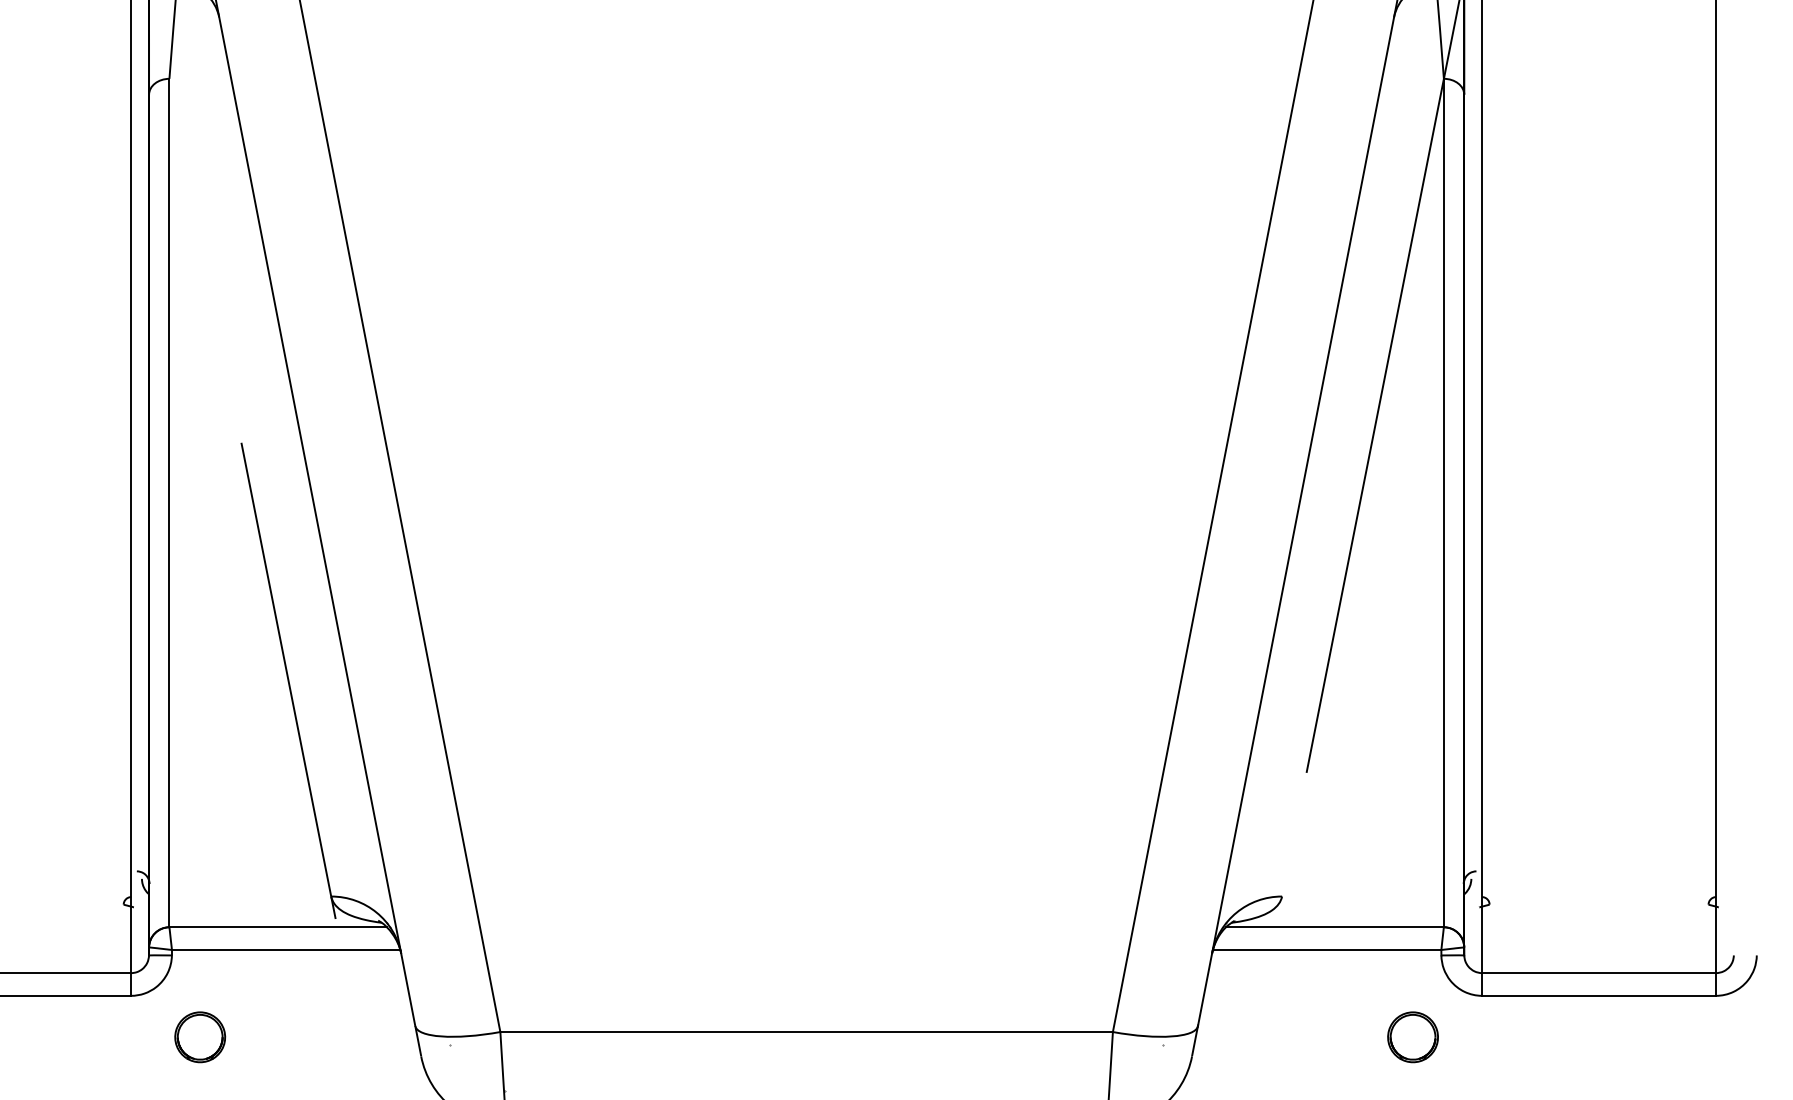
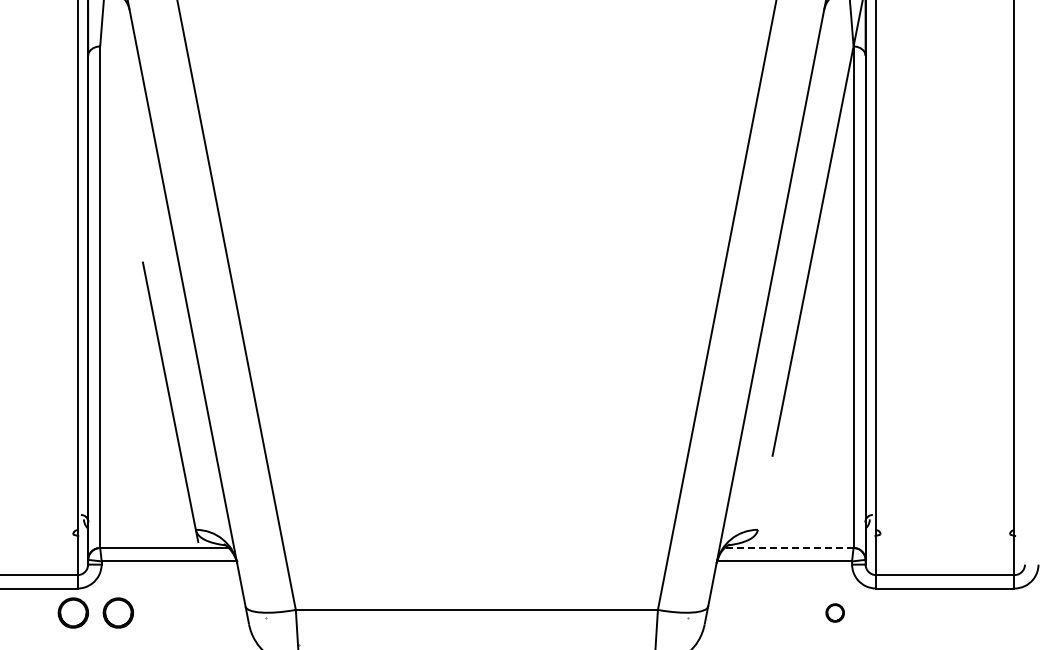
line: (1333, 928) -> (788, 548), solid -> dashed
part: (124, 1036) -> (73, 612), added
part: (1411, 1036) -> (834, 612), size x0.6

